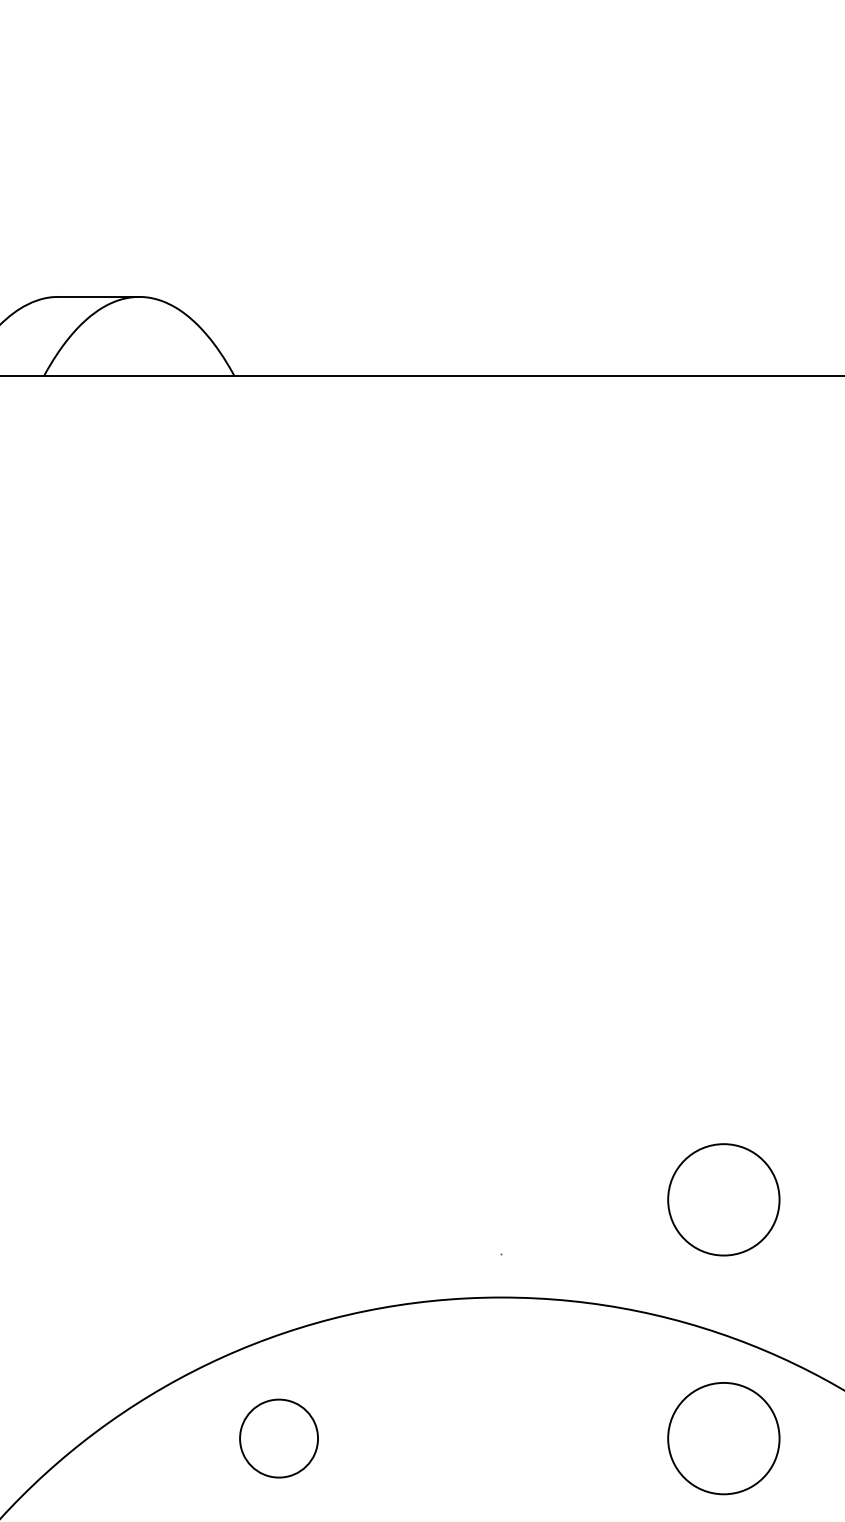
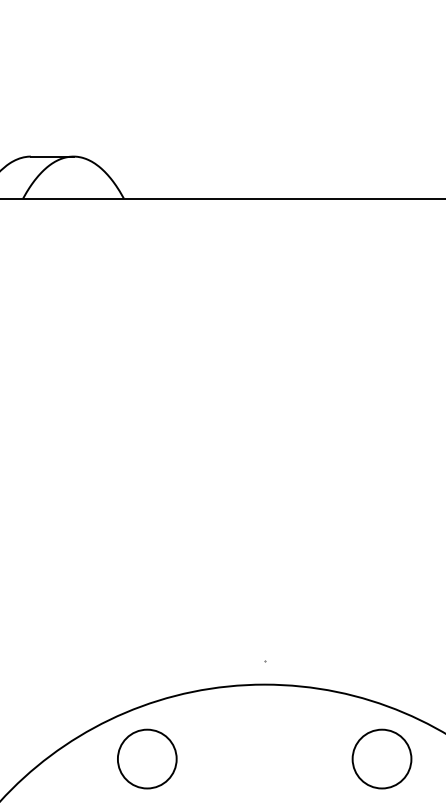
circle: (722, 1198) -> (381, 632), removed
circle: (277, 1437) -> (146, 758), size x1.43

